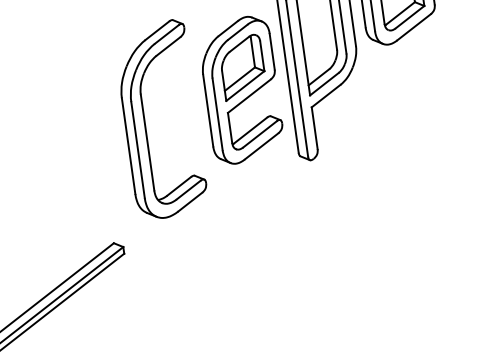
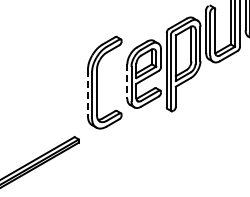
line: (208, 110) -> (127, 81), solid -> dashed
line: (127, 145) -> (87, 92), solid -> dashed

